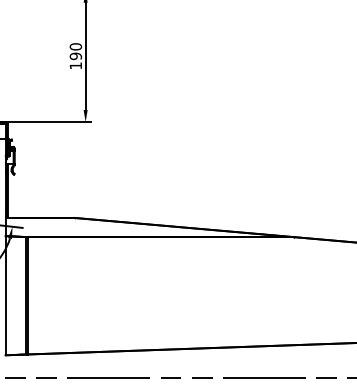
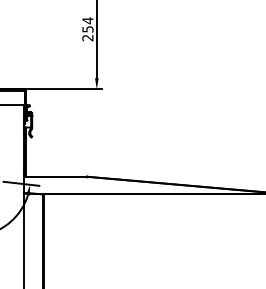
text: (75, 56) -> (87, 29), 190 -> 254

